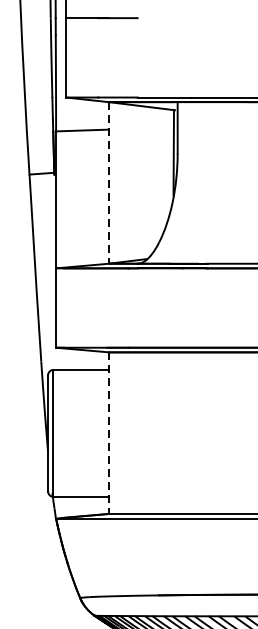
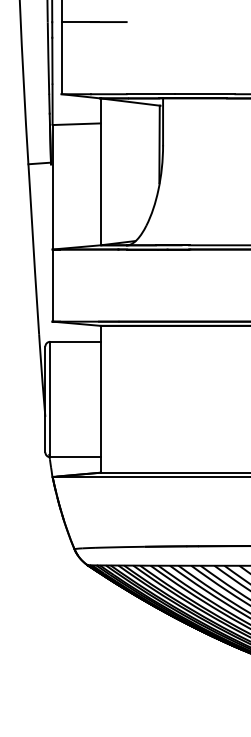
line: (108, 183) -> (100, 172), dashed -> solid
line: (108, 433) -> (100, 399), dashed -> solid

